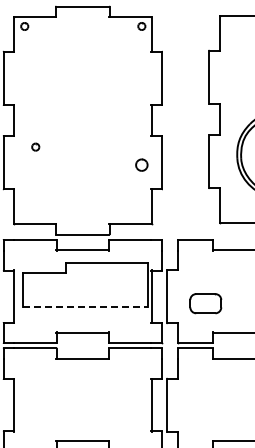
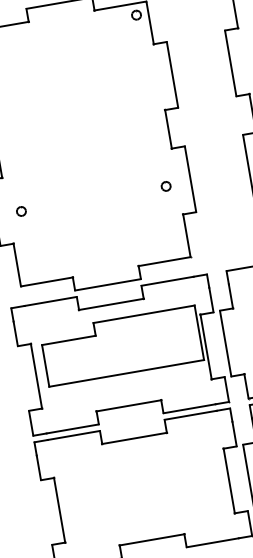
part: (35, 146) -> (20, 210), moved
part: (141, 164) -> (165, 185), size x0.62
line: (85, 306) -> (126, 373), dashed -> solid

